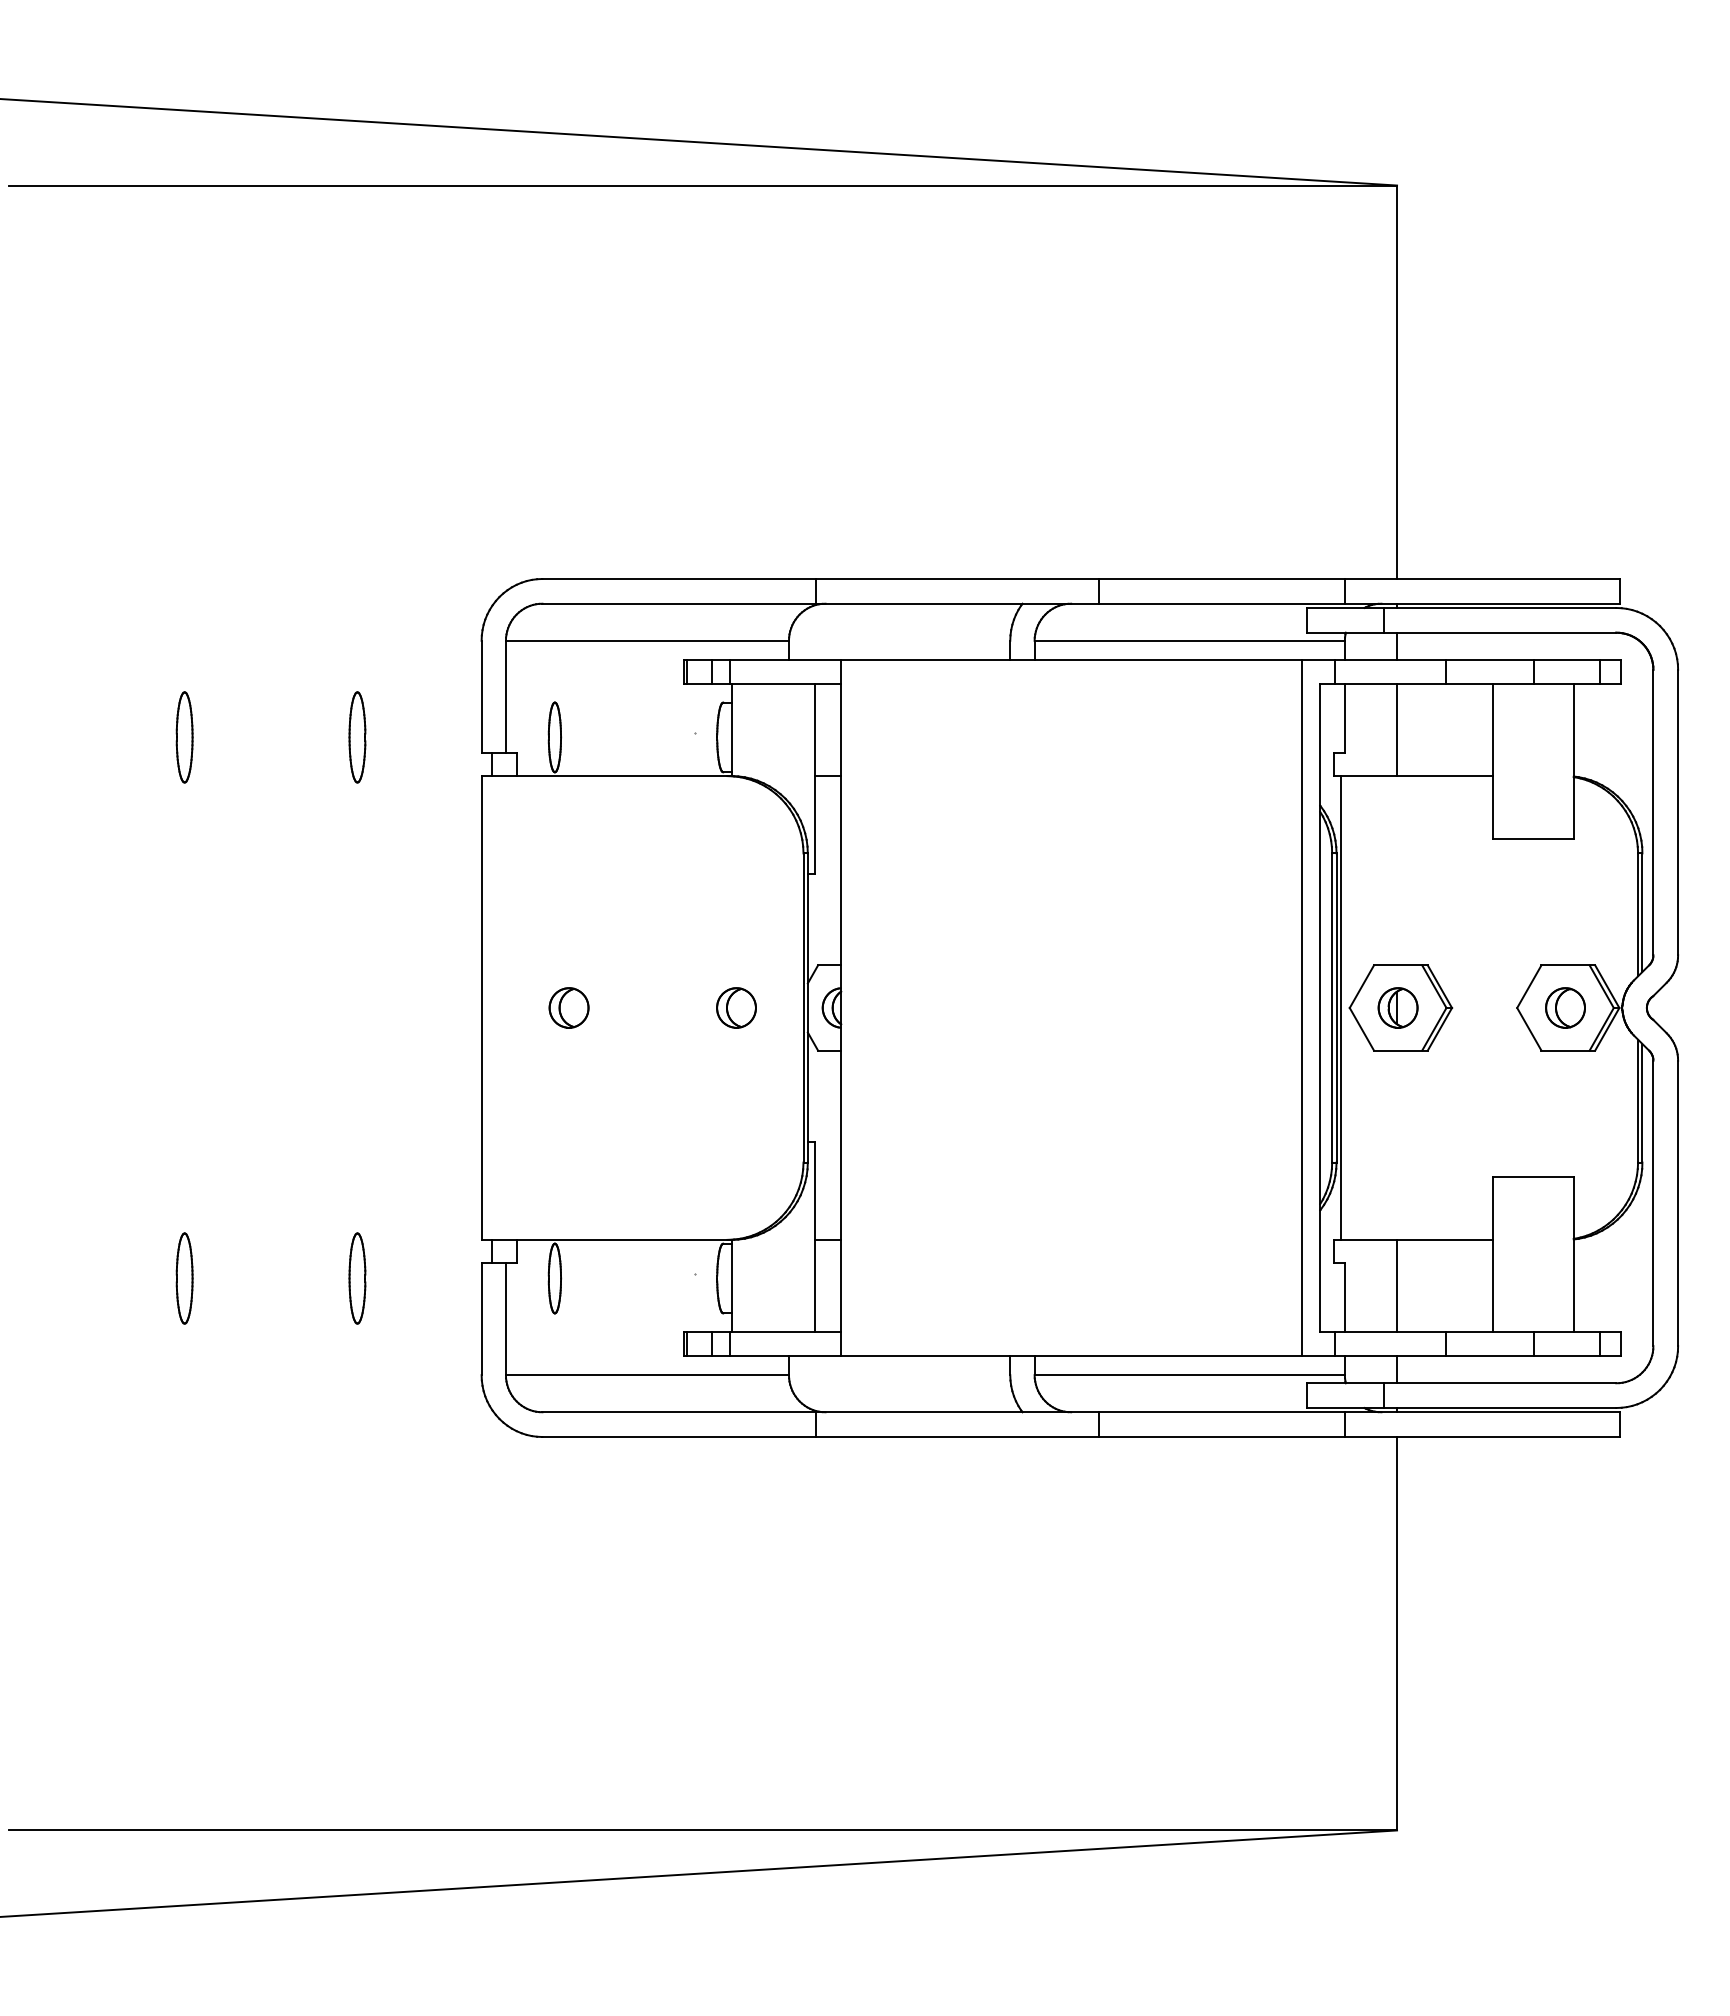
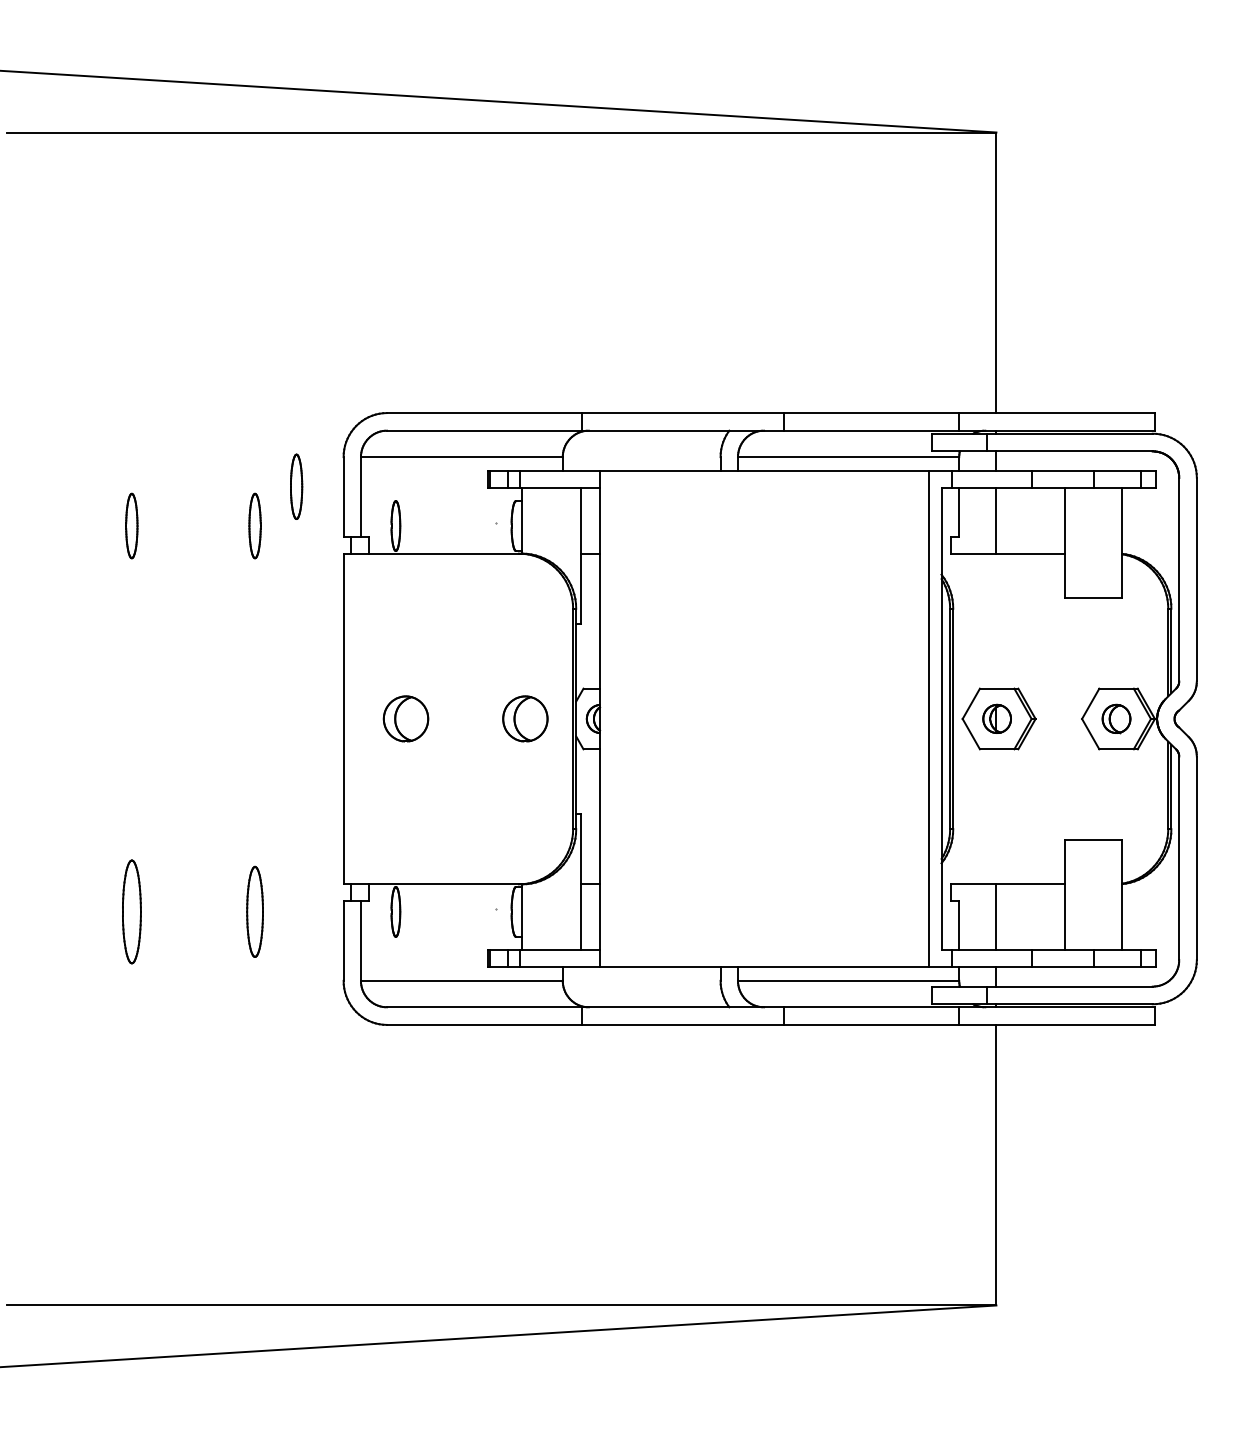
part: (415, 682) -> (296, 486), added
part: (568, 1007) -> (405, 718), size x1.6
part: (736, 1007) -> (525, 718), size x1.6
line: (1340, 1007) -> (956, 718), removed
part: (184, 1278) -> (131, 911), size x1.6
part: (357, 1278) -> (255, 911), size x1.4

